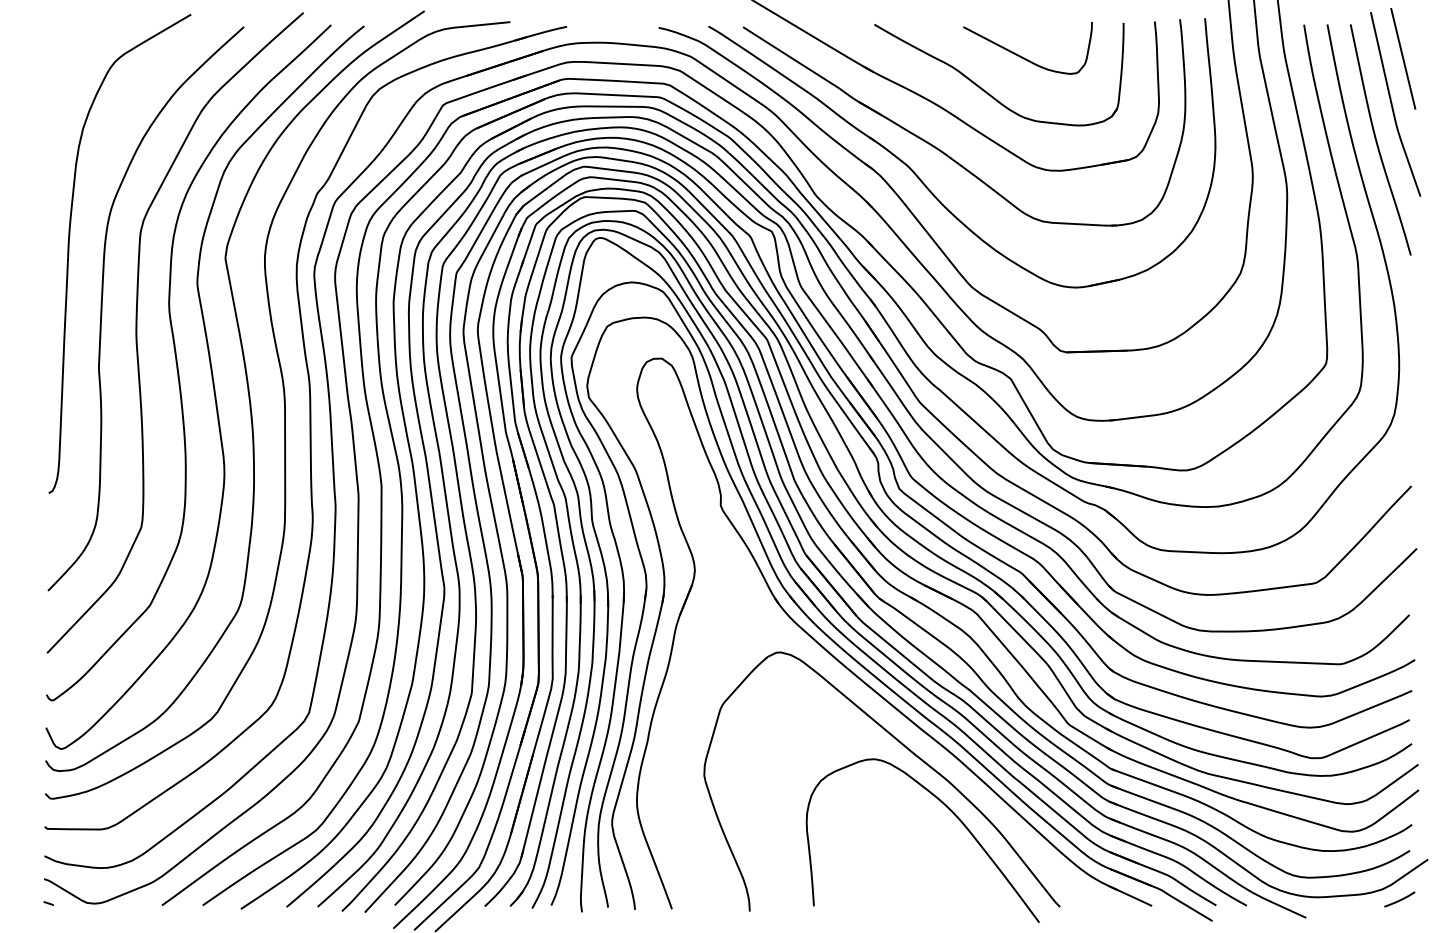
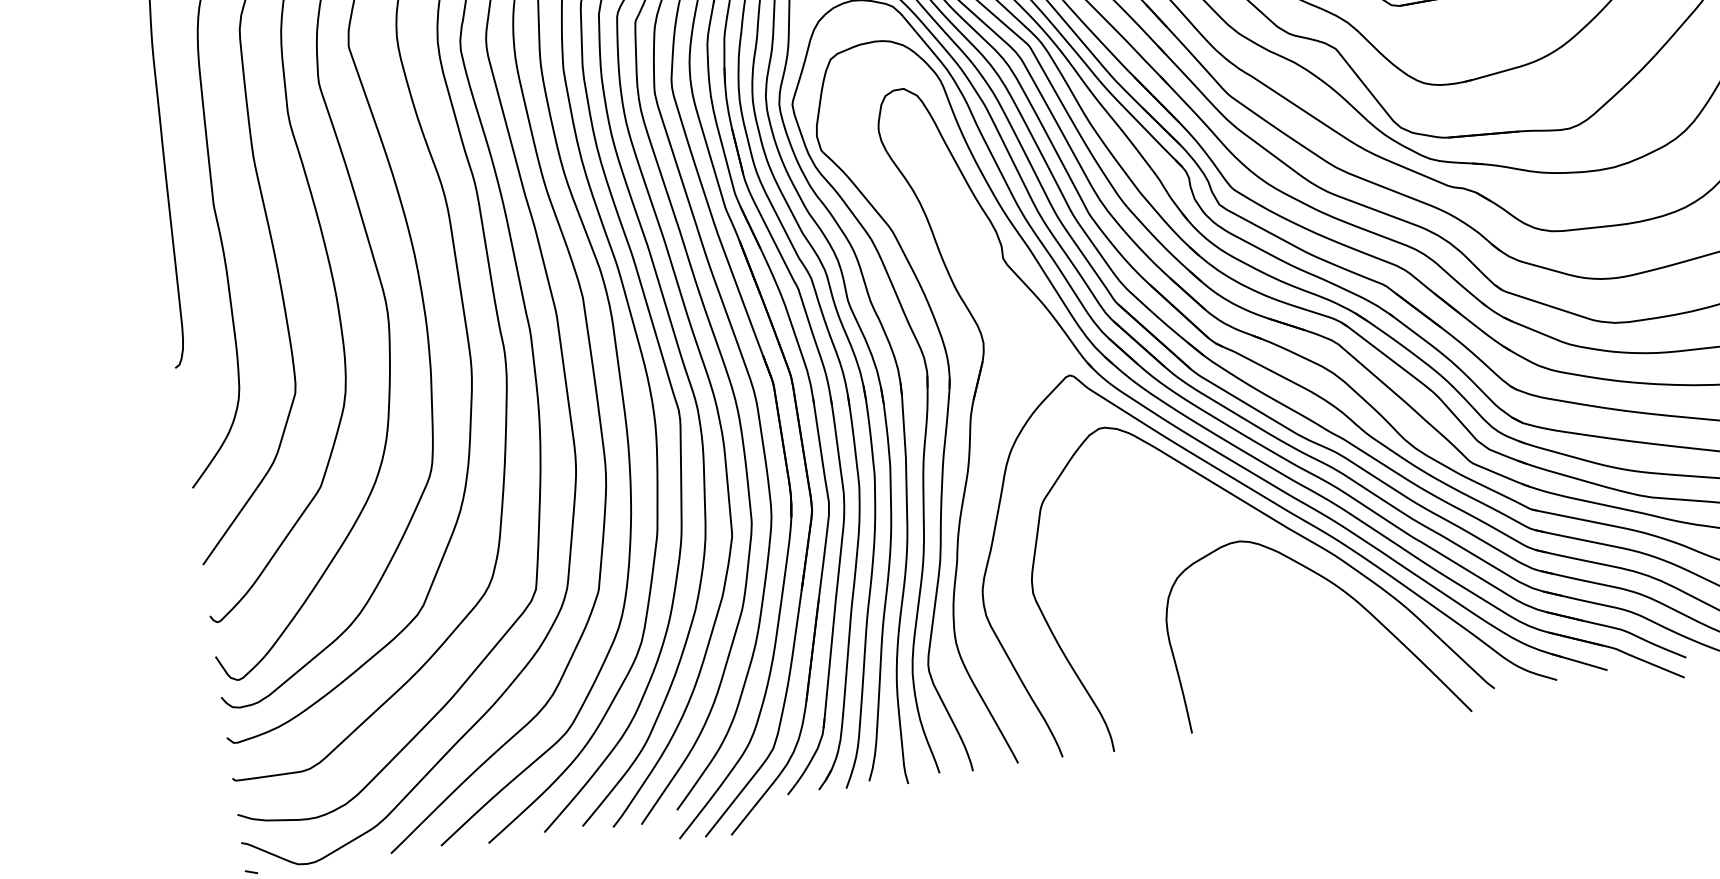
curve: (903, 731) -> (1269, 502), added

